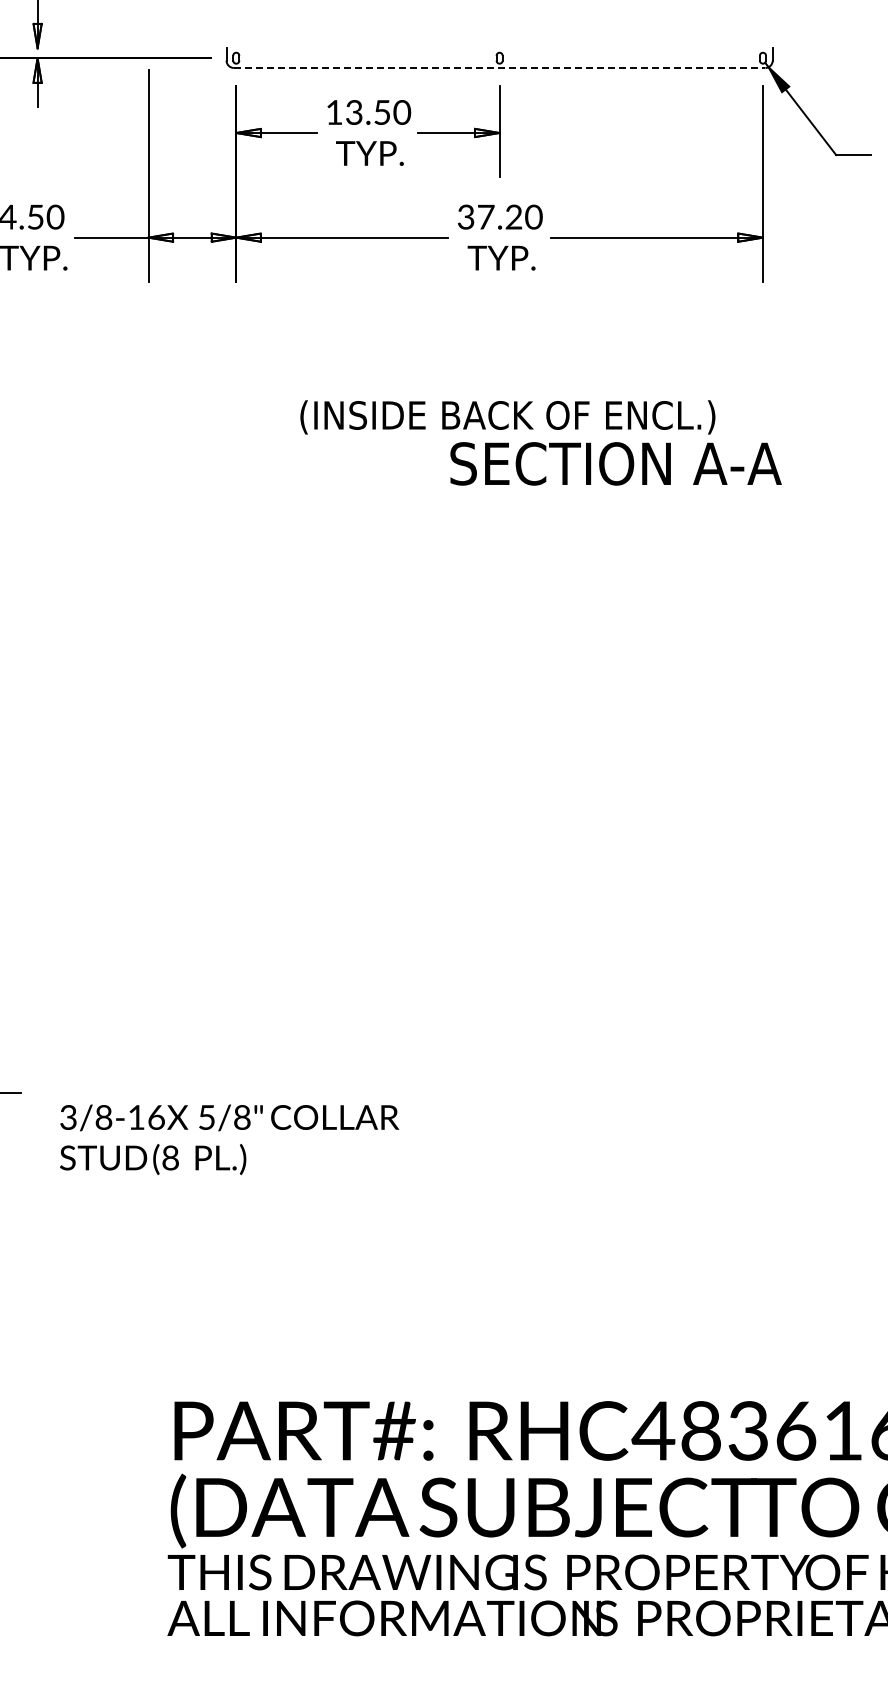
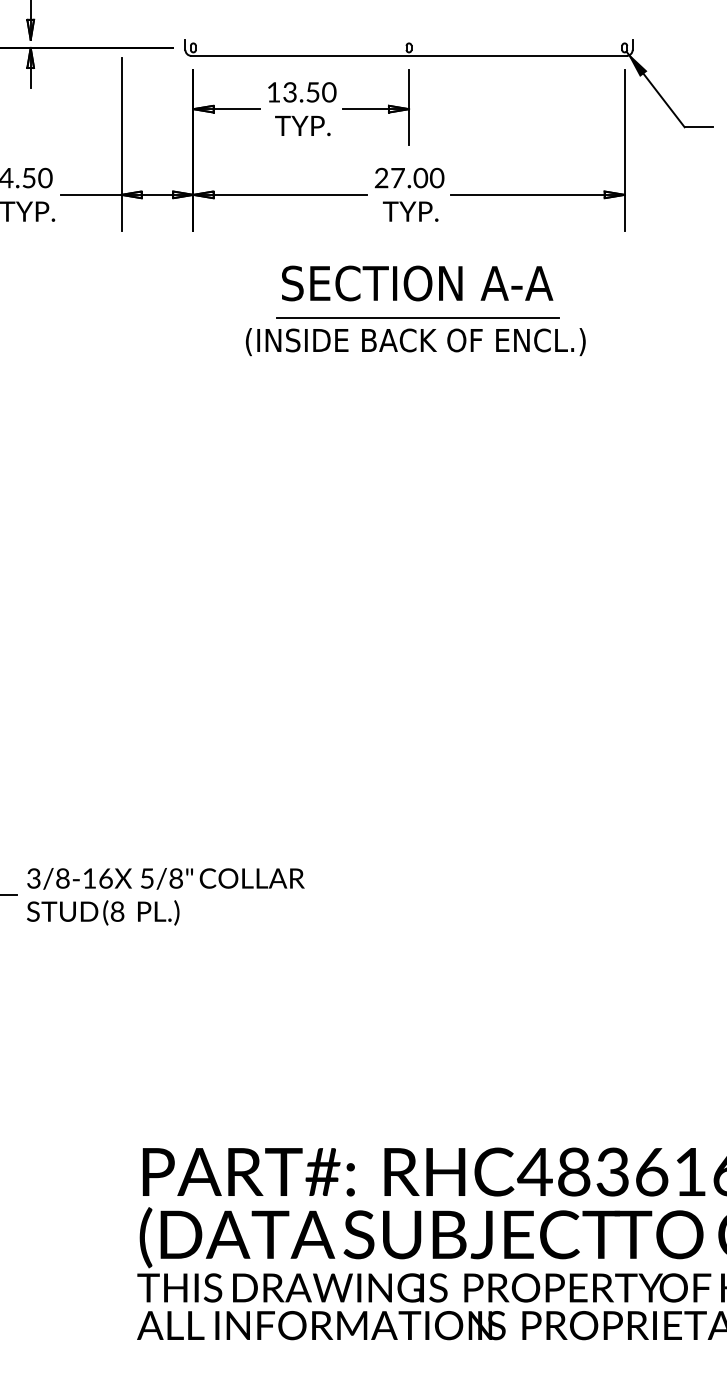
line: (499, 67) -> (408, 55), dashed -> solid
text: (489, 217) -> (400, 178), 37.20 -> 27.00
line: (510, 387) -> (417, 317), added
text: (615, 463) -> (417, 283), moved
text: (229, 1139) -> (165, 896), moved

